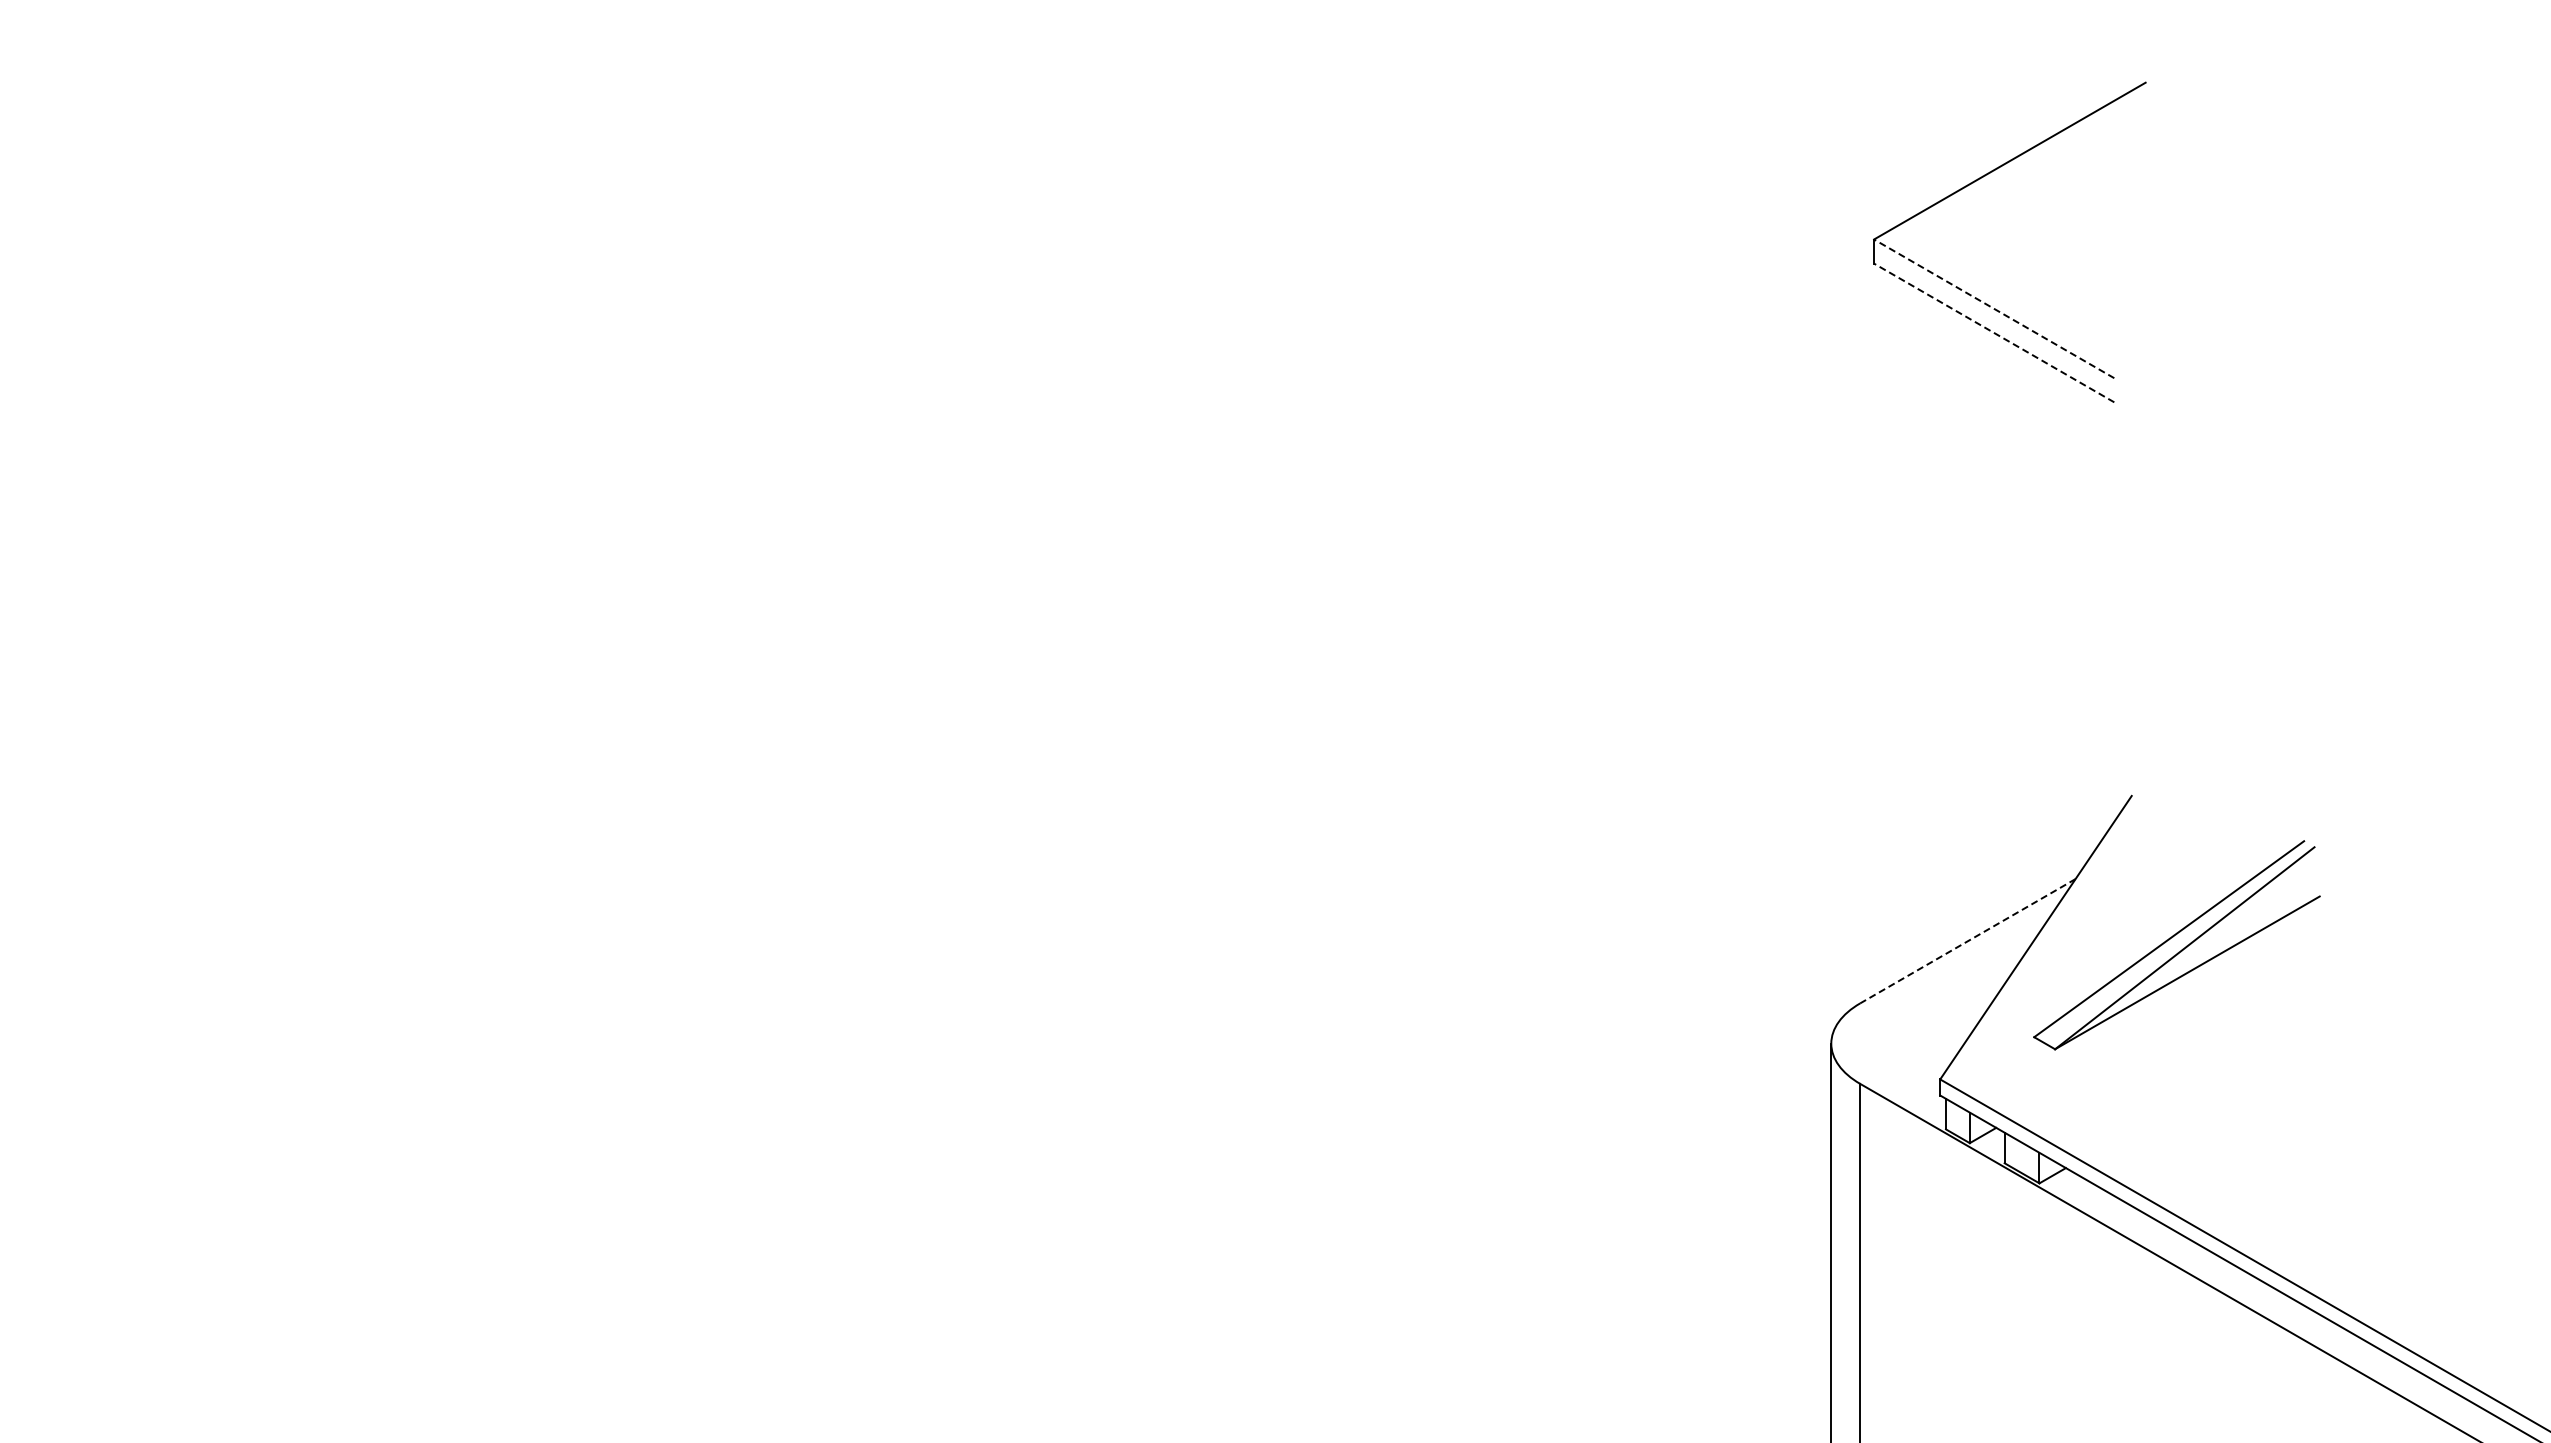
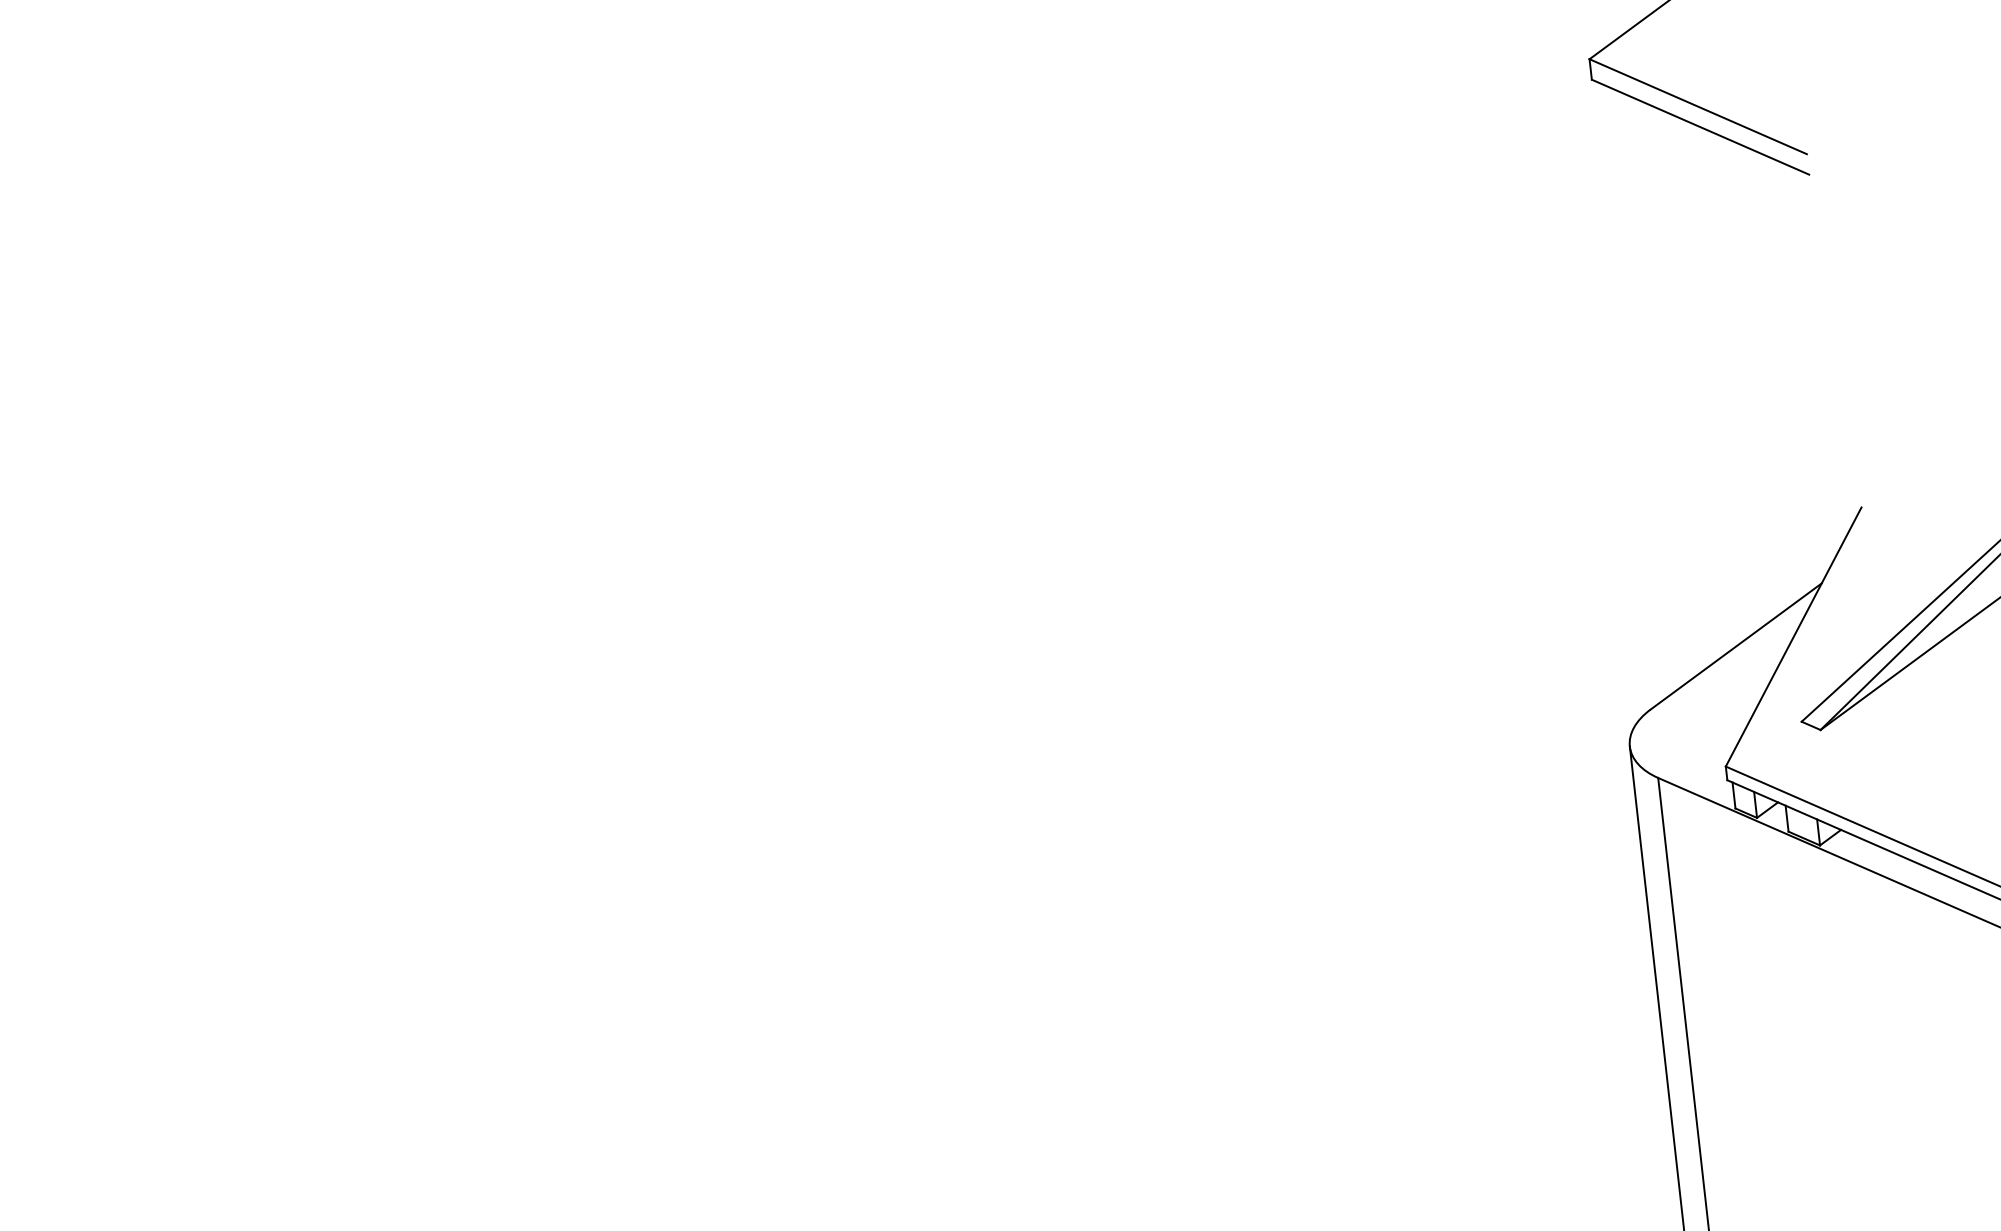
line: (1994, 308) -> (1698, 106), dashed -> solid
line: (1994, 332) -> (1700, 126), dashed -> solid
line: (1967, 941) -> (1735, 646), dashed -> solid

